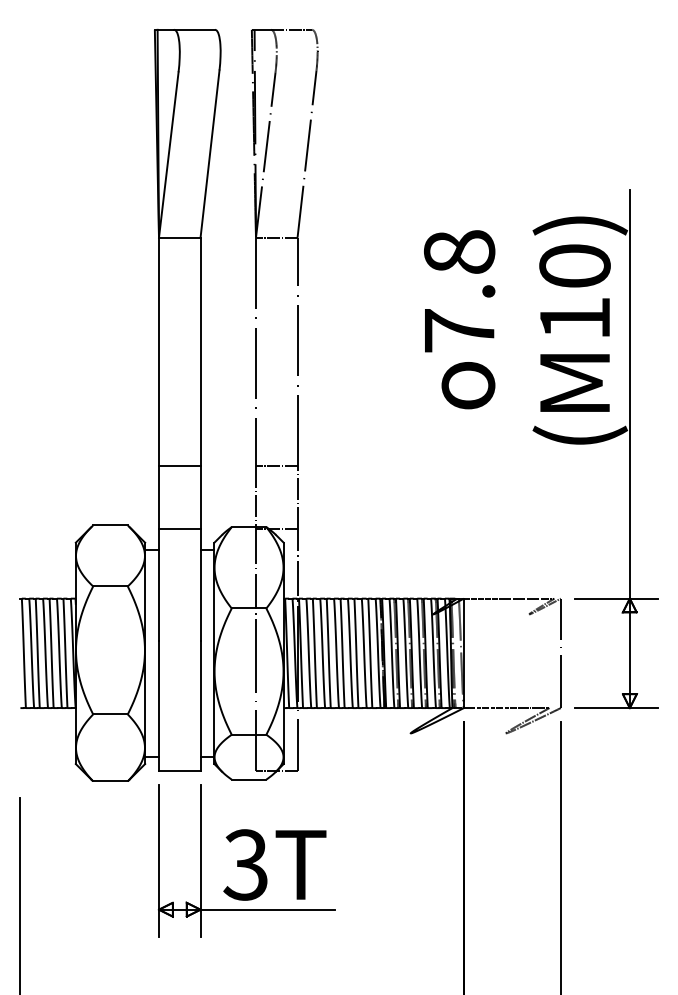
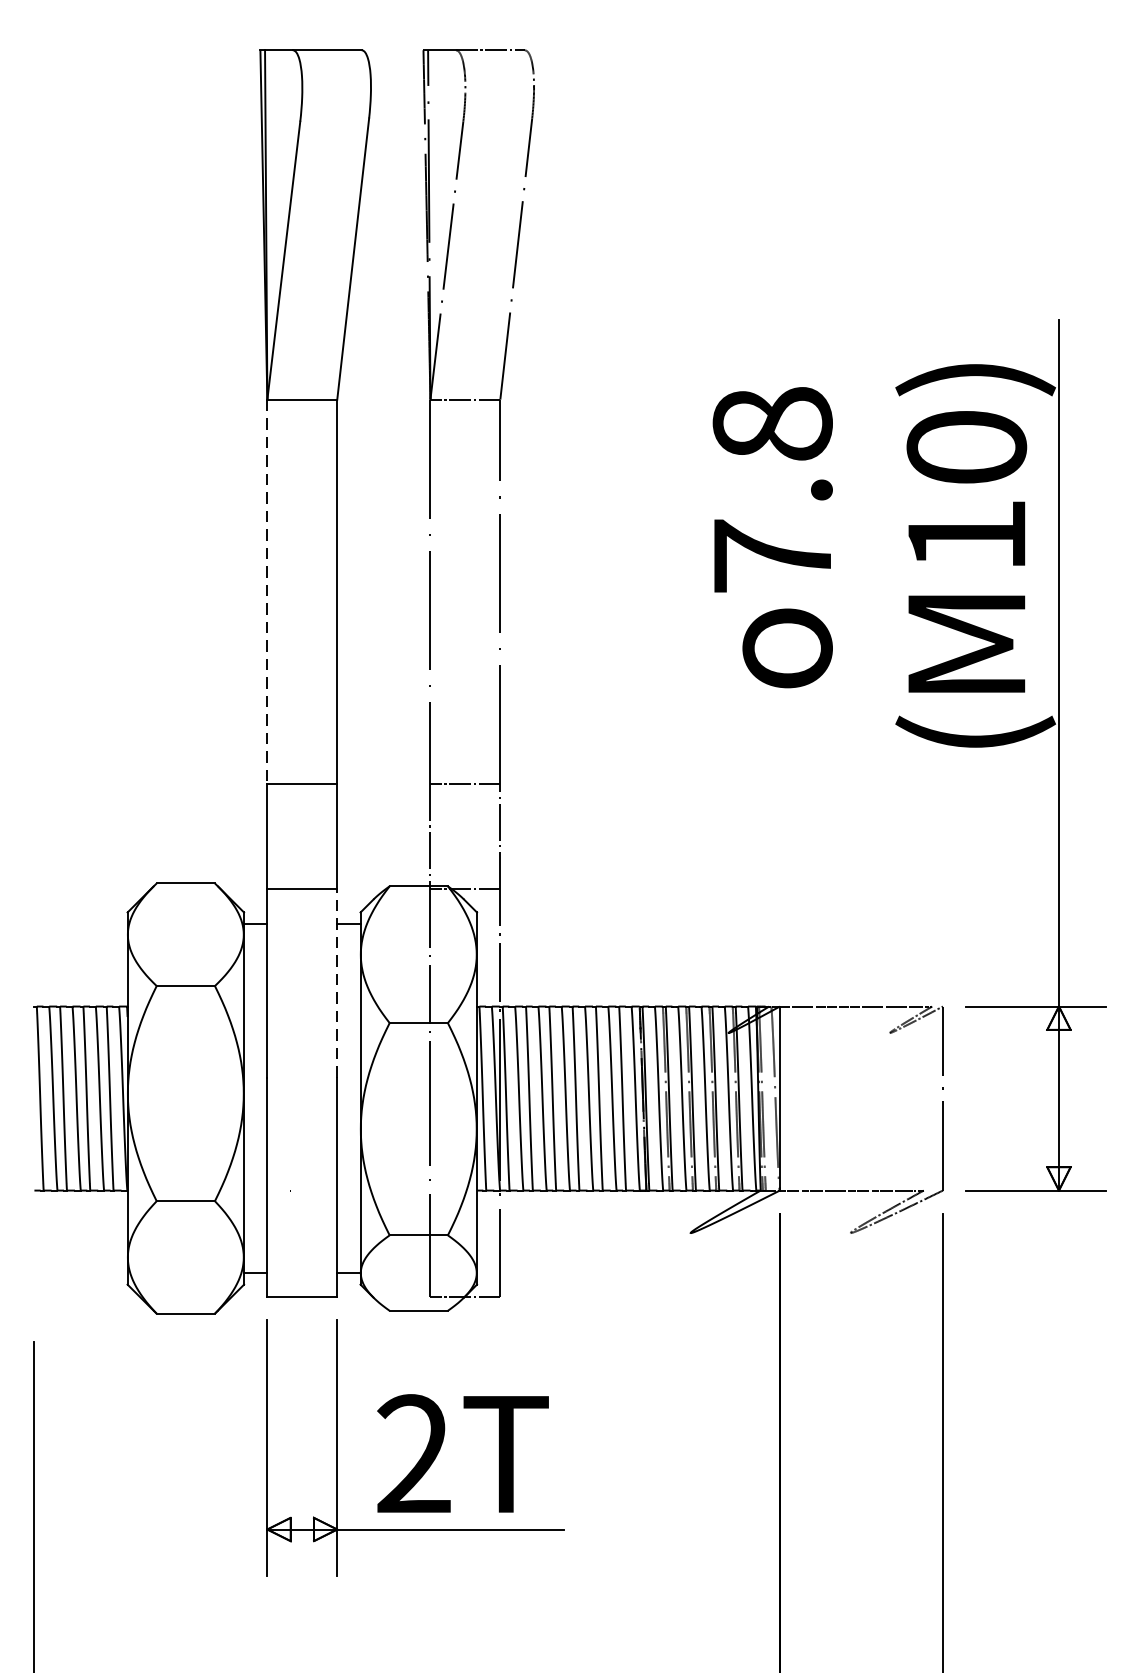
line: (158, 352) -> (266, 592), solid -> dashed
line: (200, 584) -> (337, 982), solid -> dashed
text: (245, 864) -> (412, 1453), 3T -> 2T

